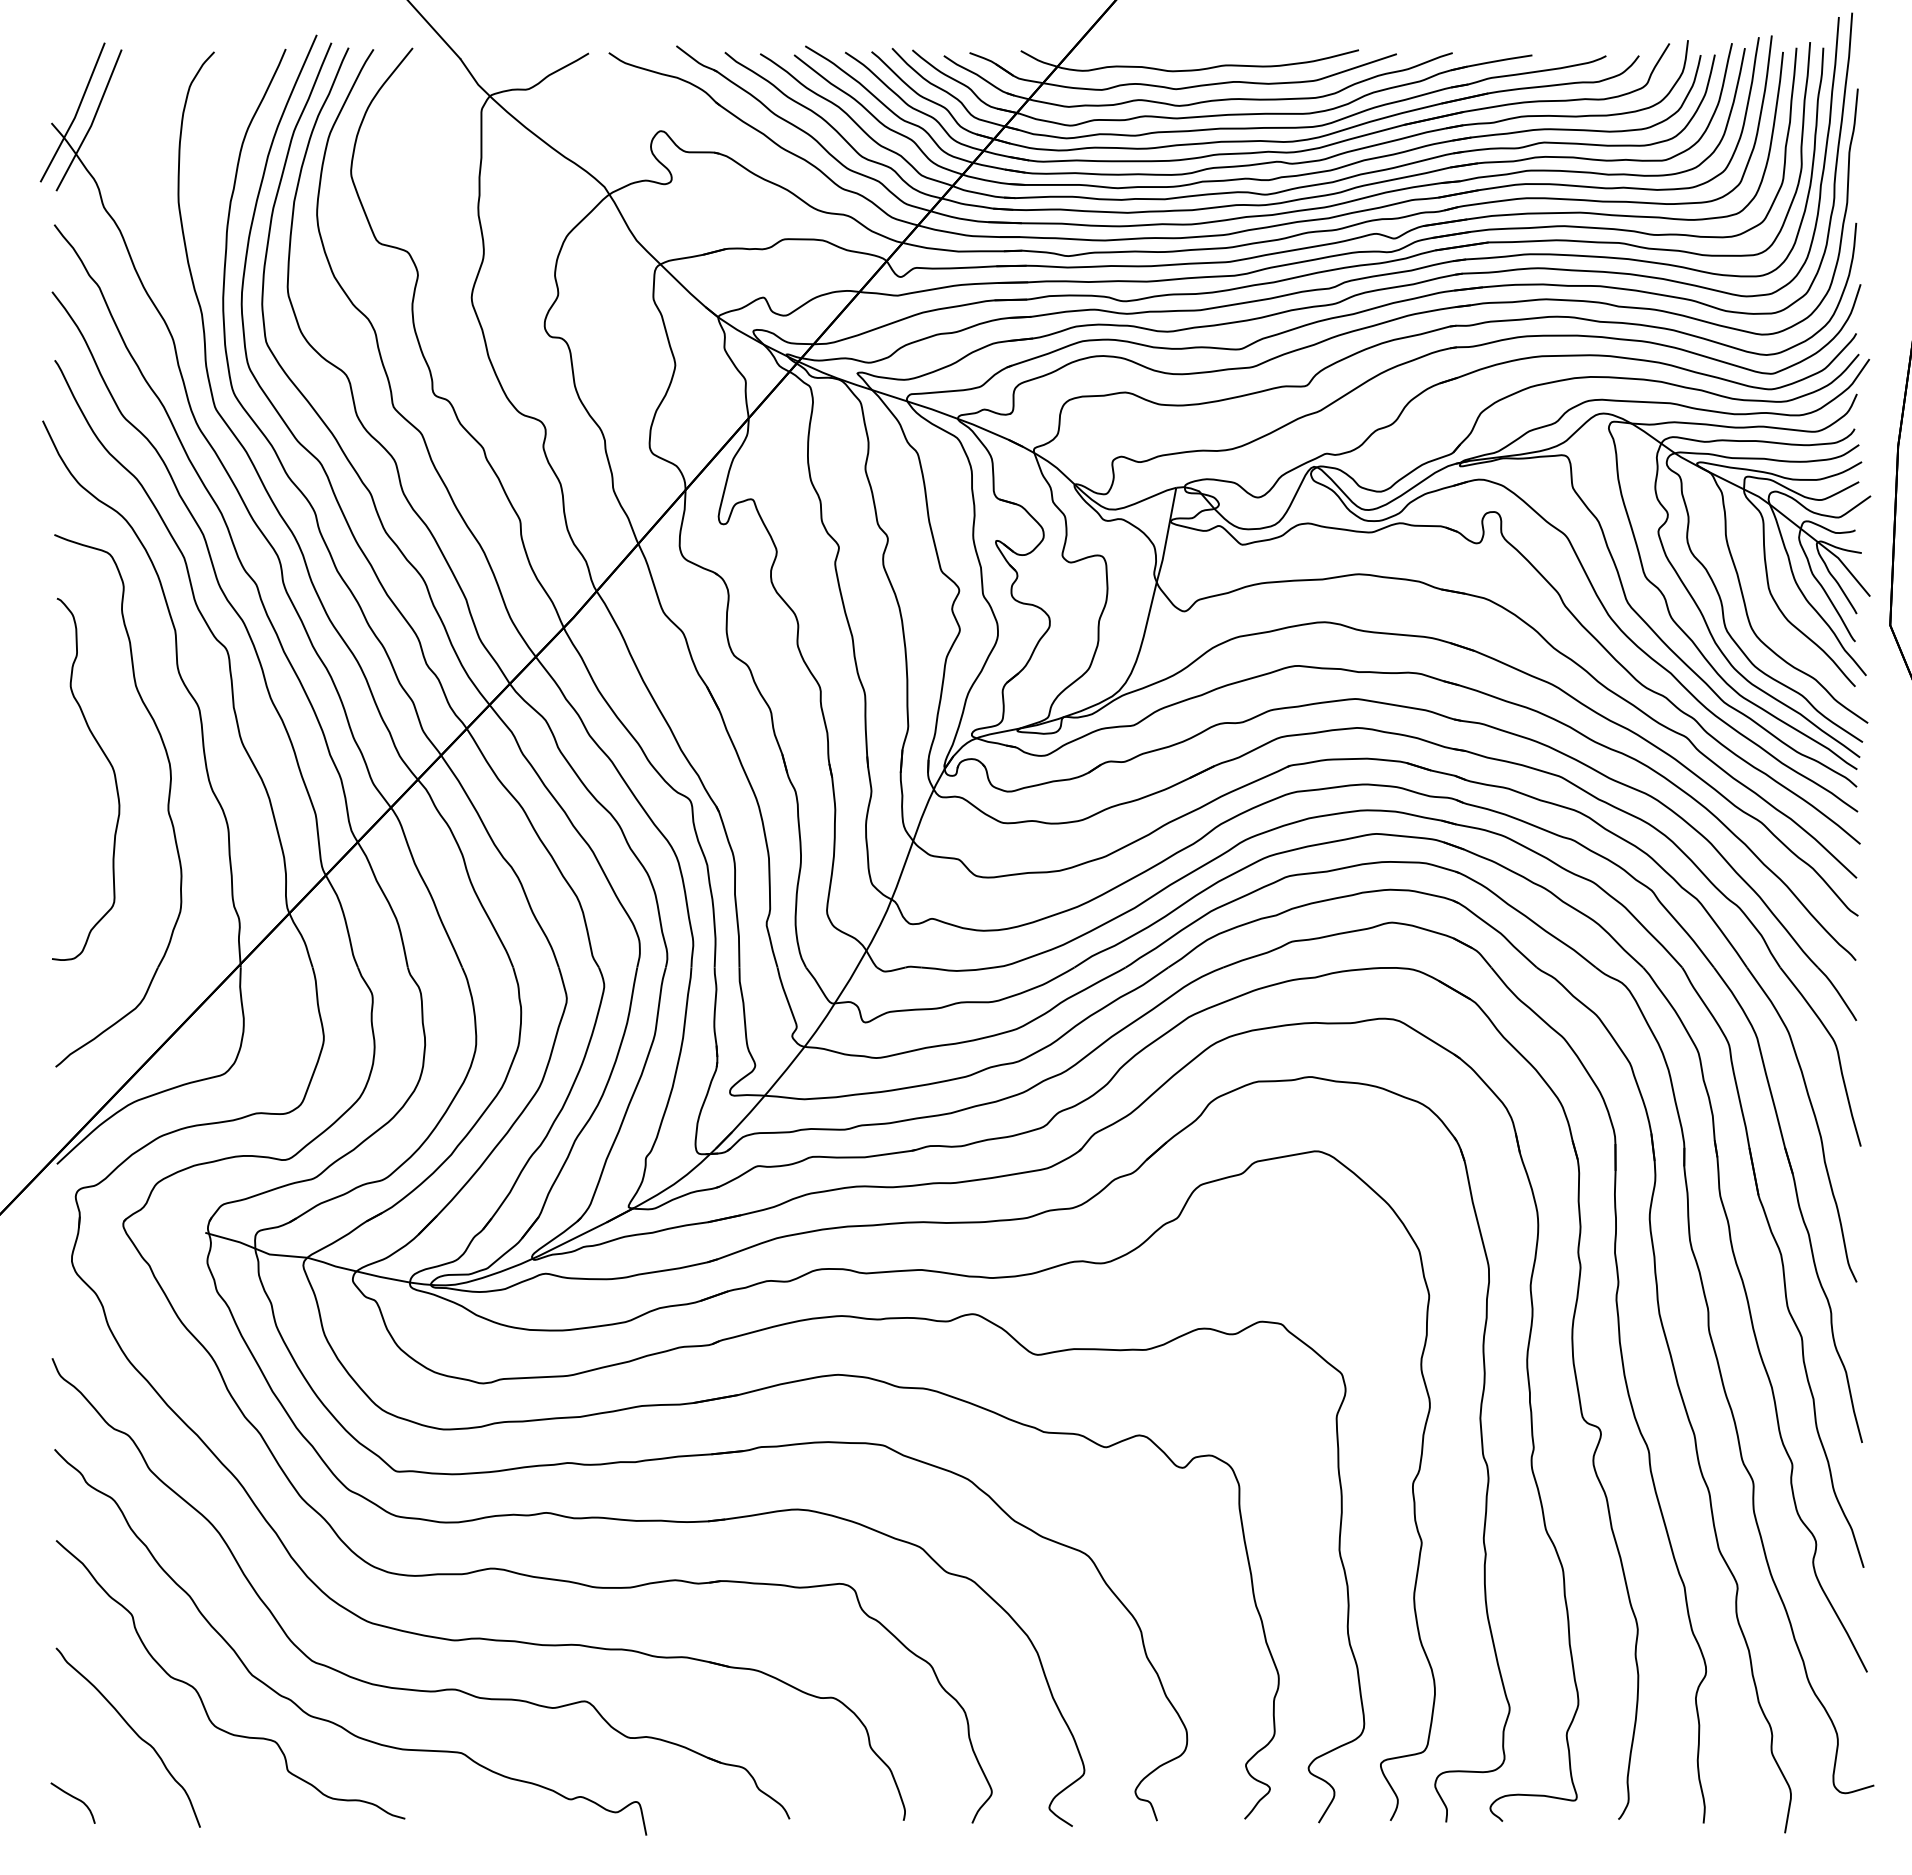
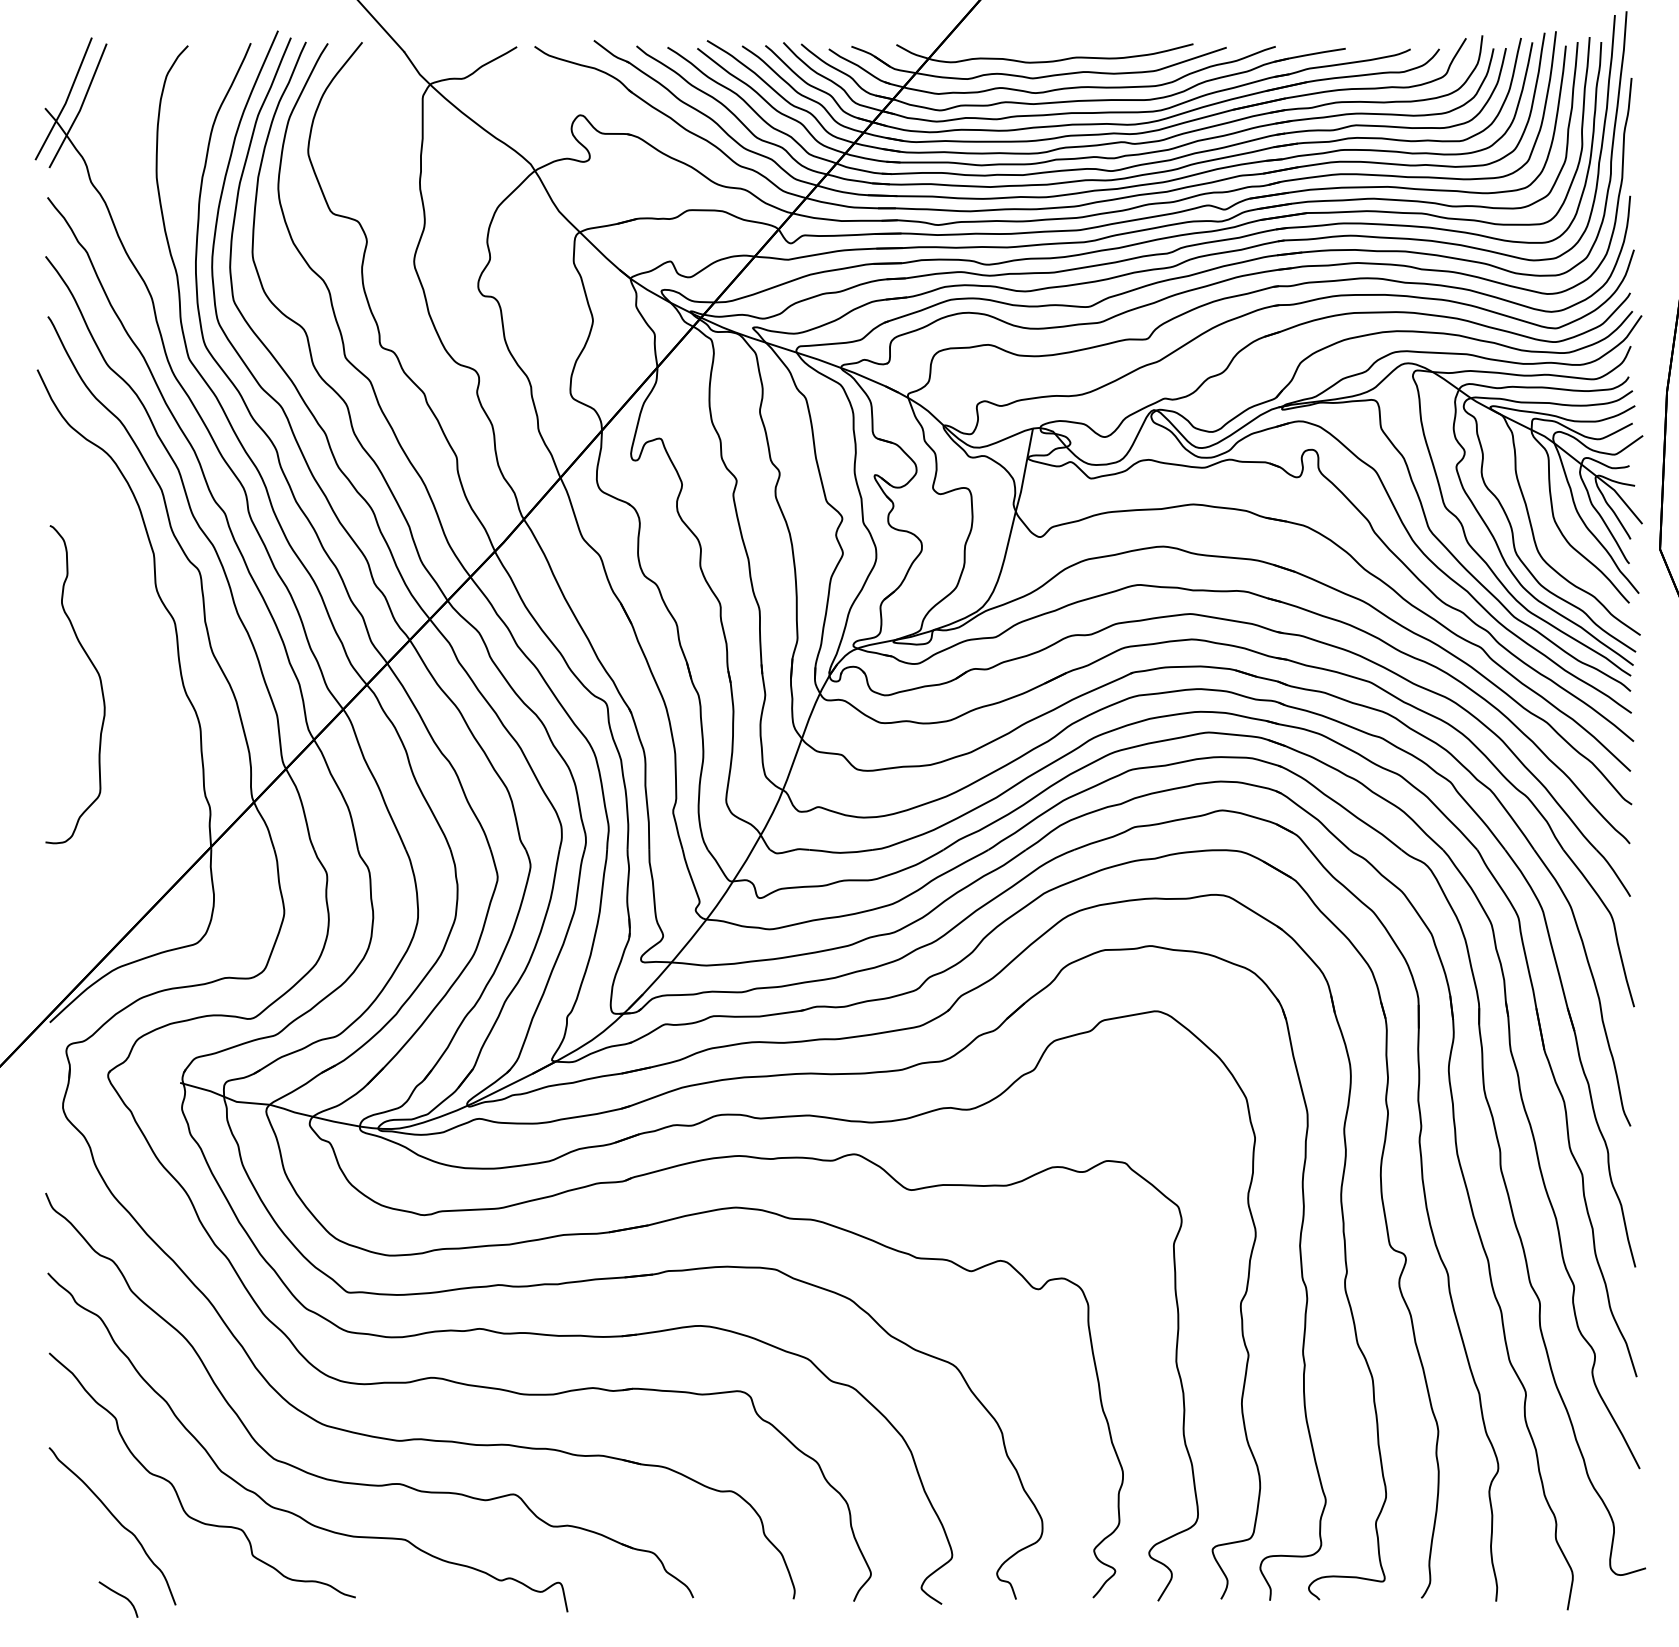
part: (167, 802) -> (146, 704), removed
curve: (73, 1798) -> (118, 1595), moved

